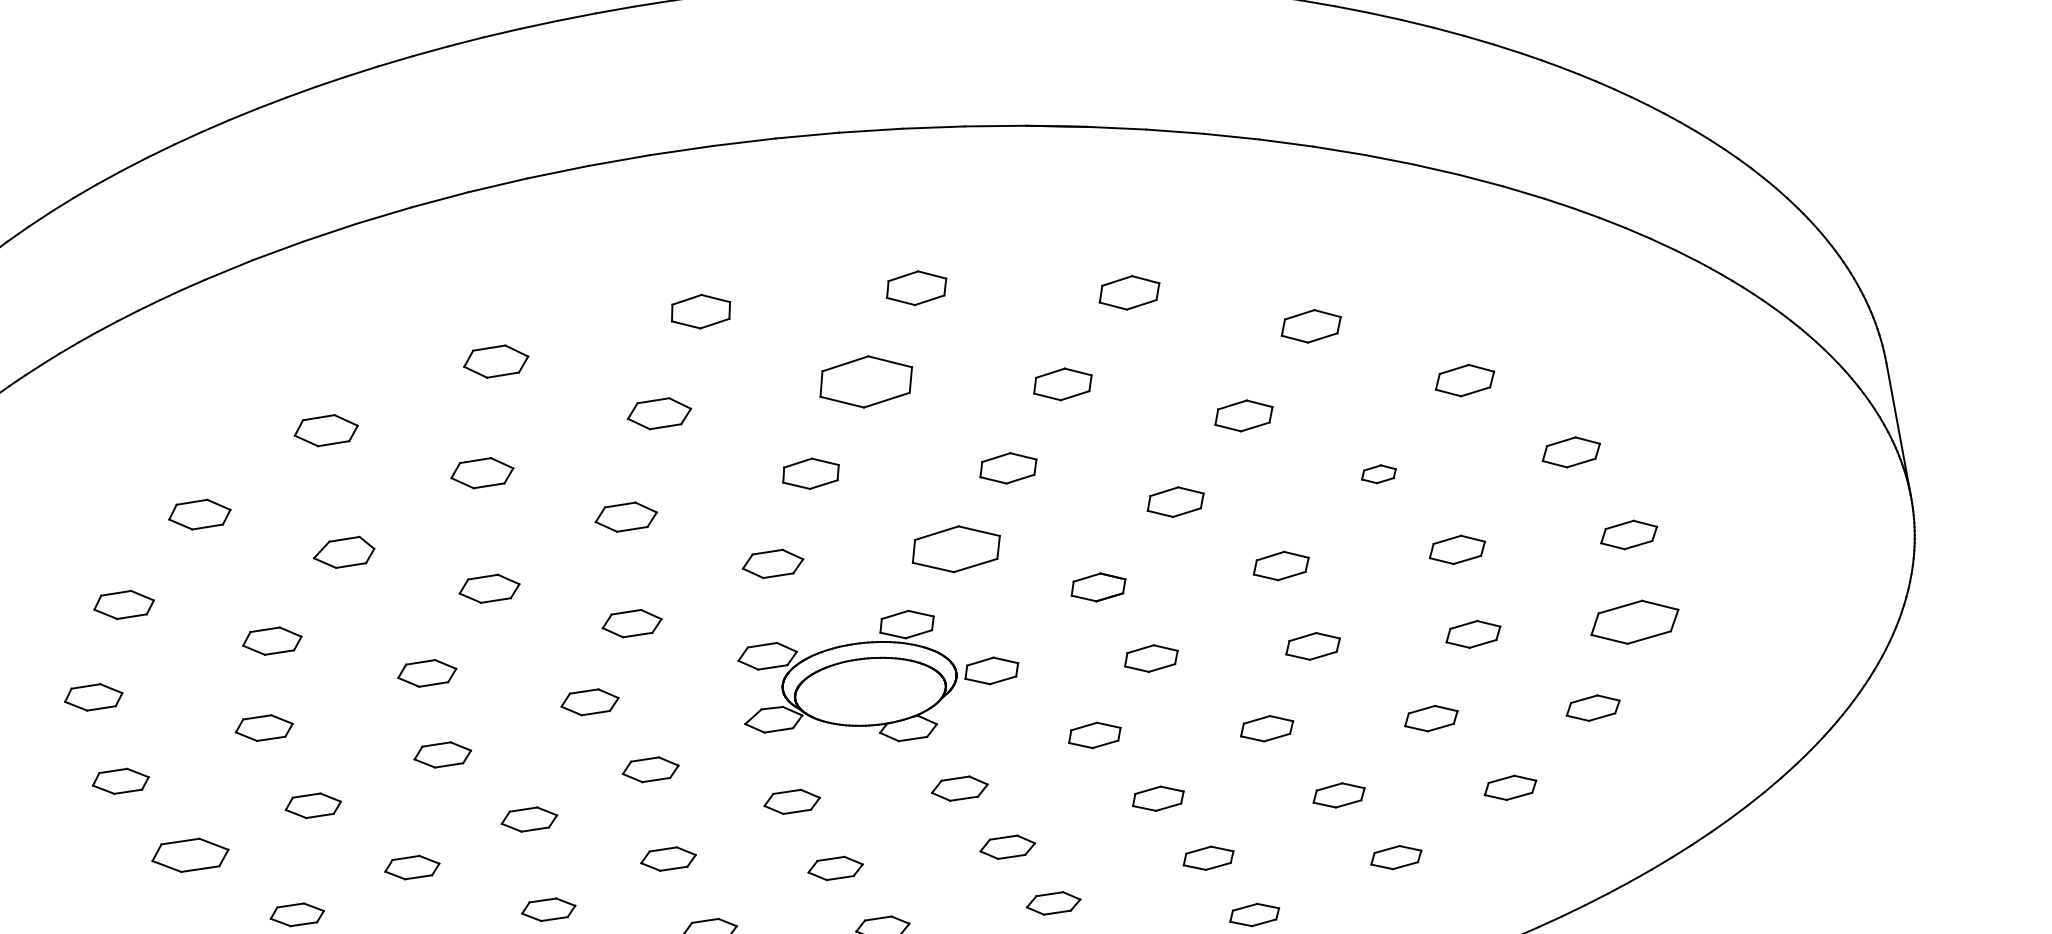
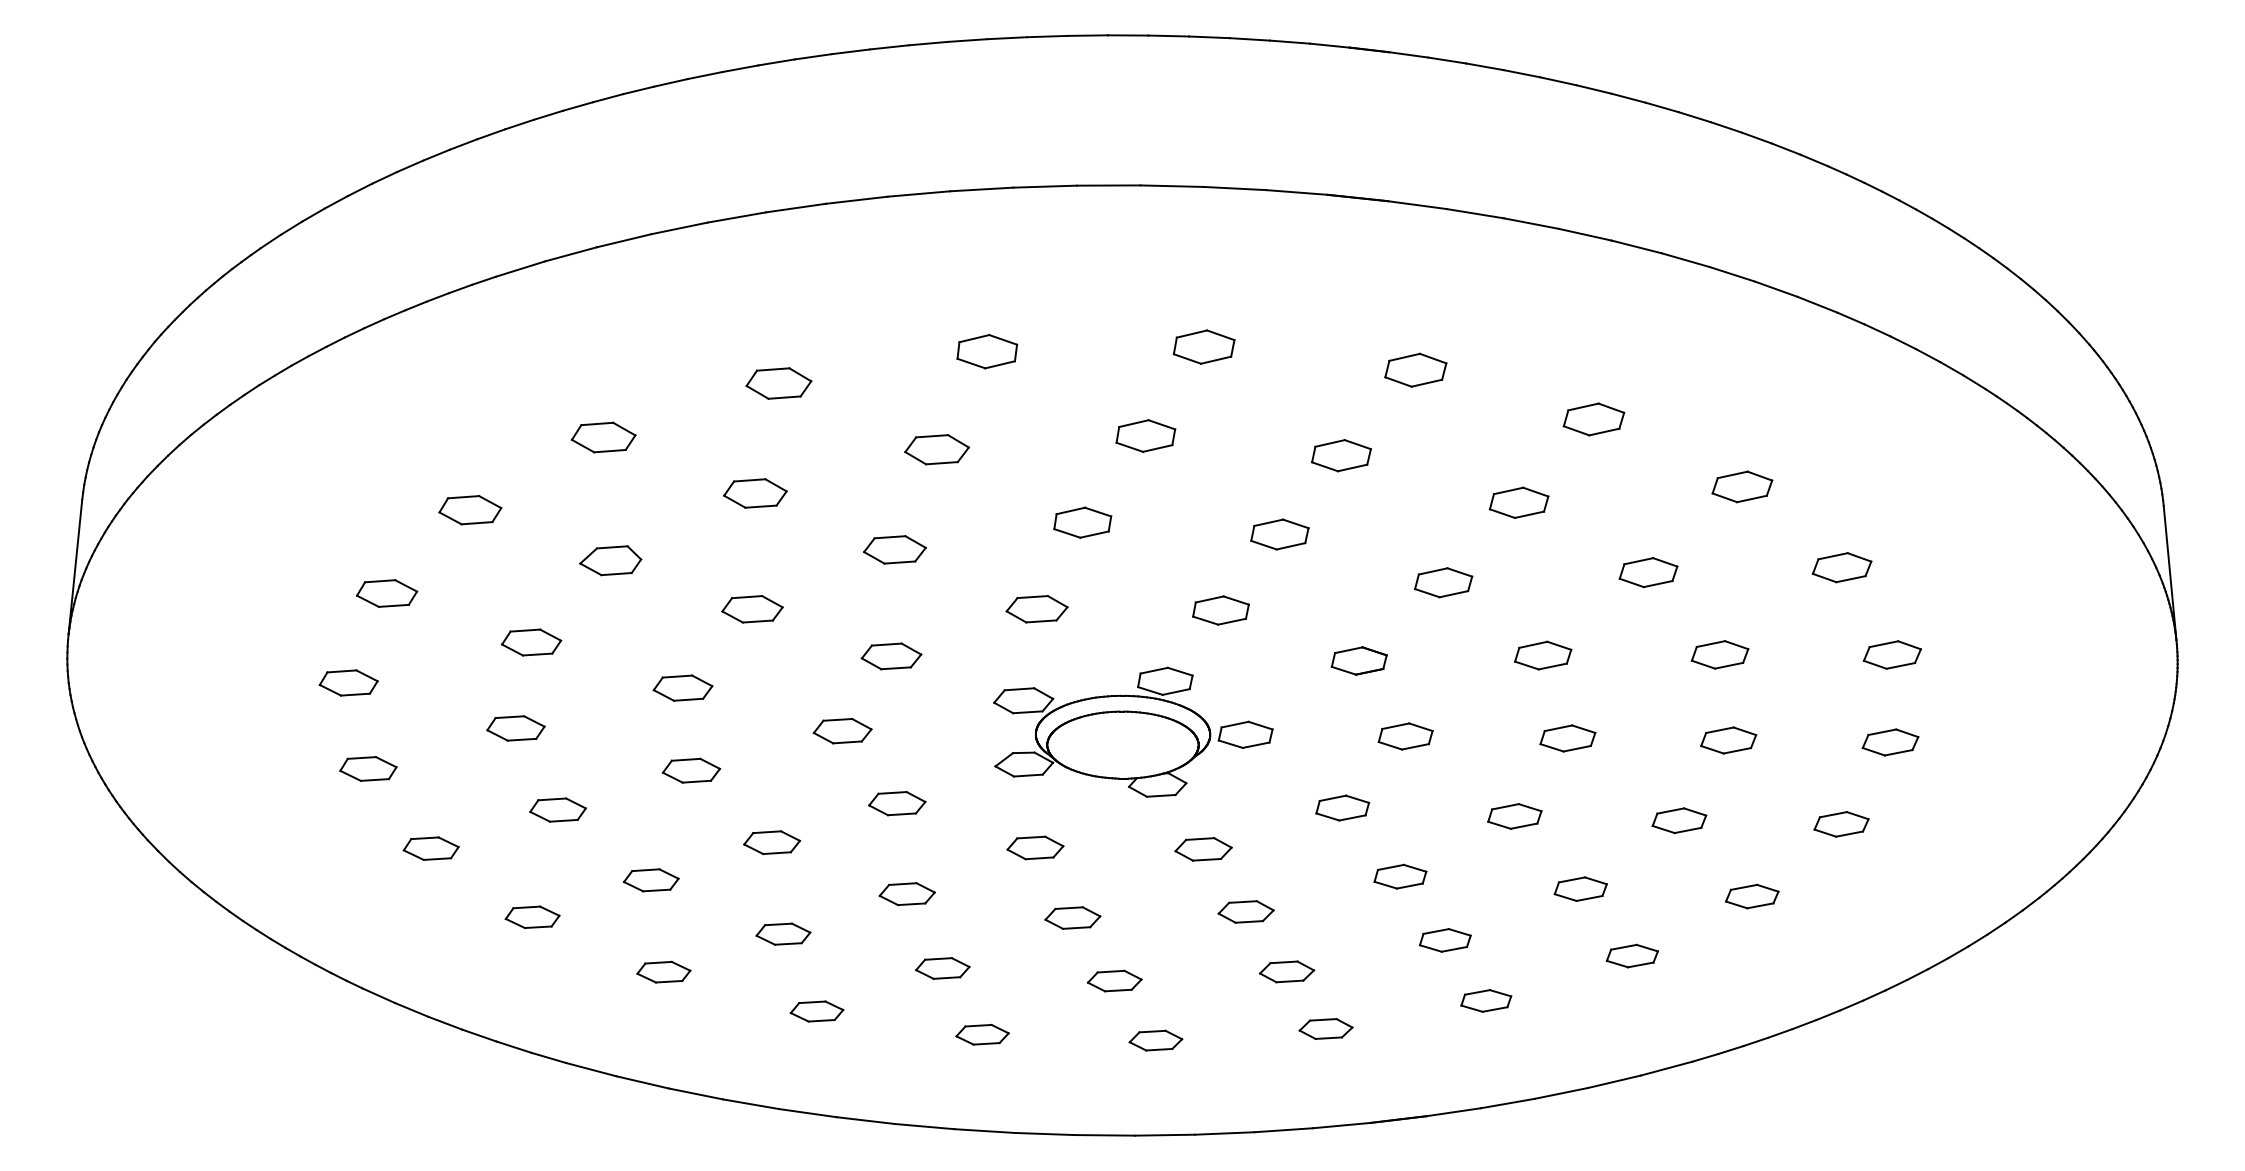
part: (865, 381) -> (1145, 435), size x0.62
part: (1378, 474) -> (1648, 572), size x1.67
part: (955, 549) -> (1220, 610), size x0.62
part: (1634, 622) -> (1890, 742), size x0.62
part: (189, 855) -> (430, 848), size x0.71

